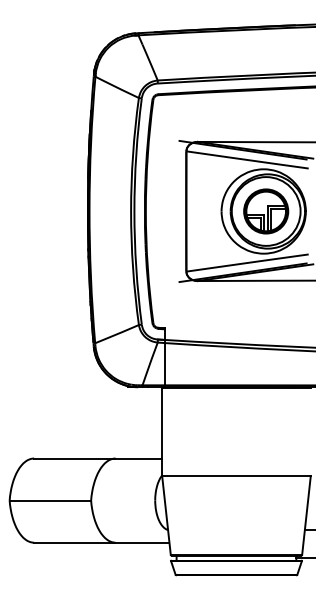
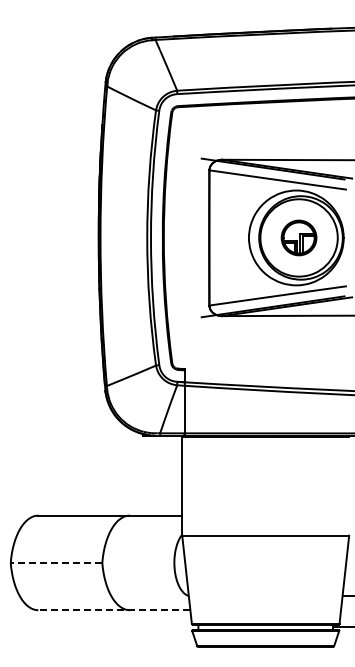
part: (265, 211) -> (298, 237), size x0.7
line: (50, 500) -> (56, 562), solid -> dashed
line: (101, 542) -> (113, 610), solid -> dashed

